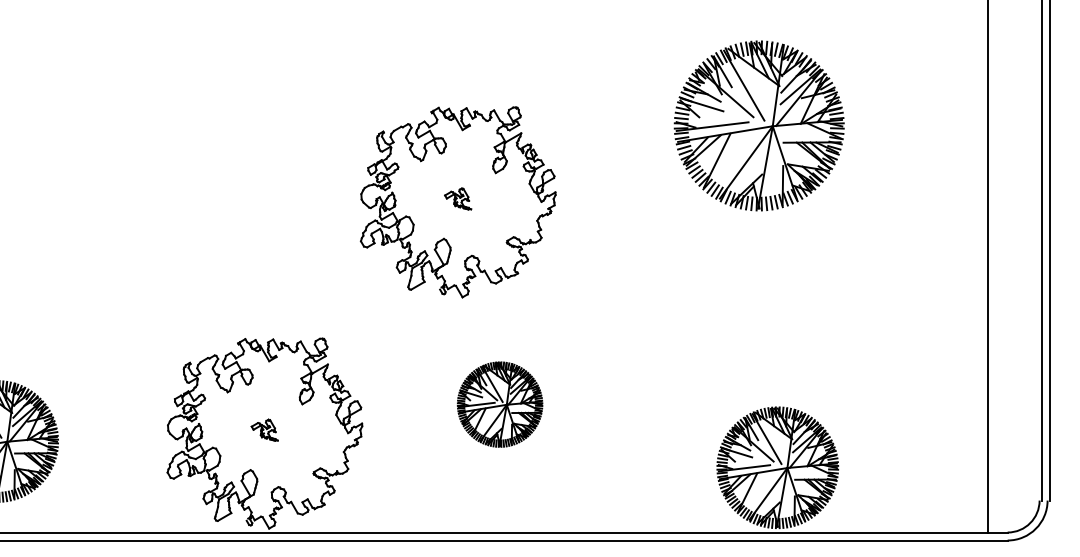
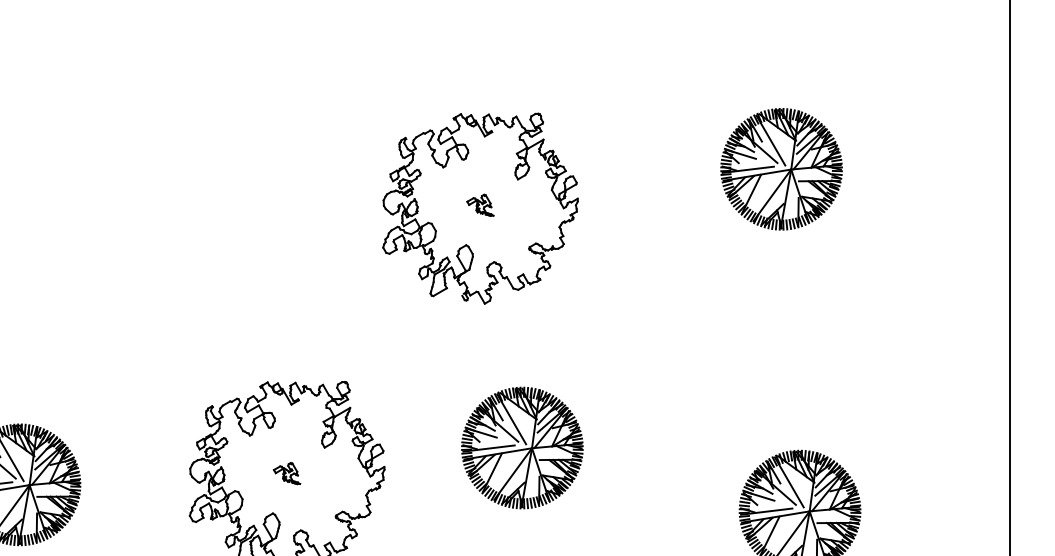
part: (759, 125) -> (781, 168), size x0.71
part: (457, 202) -> (479, 208), moved
part: (499, 404) -> (521, 447), size x1.43

